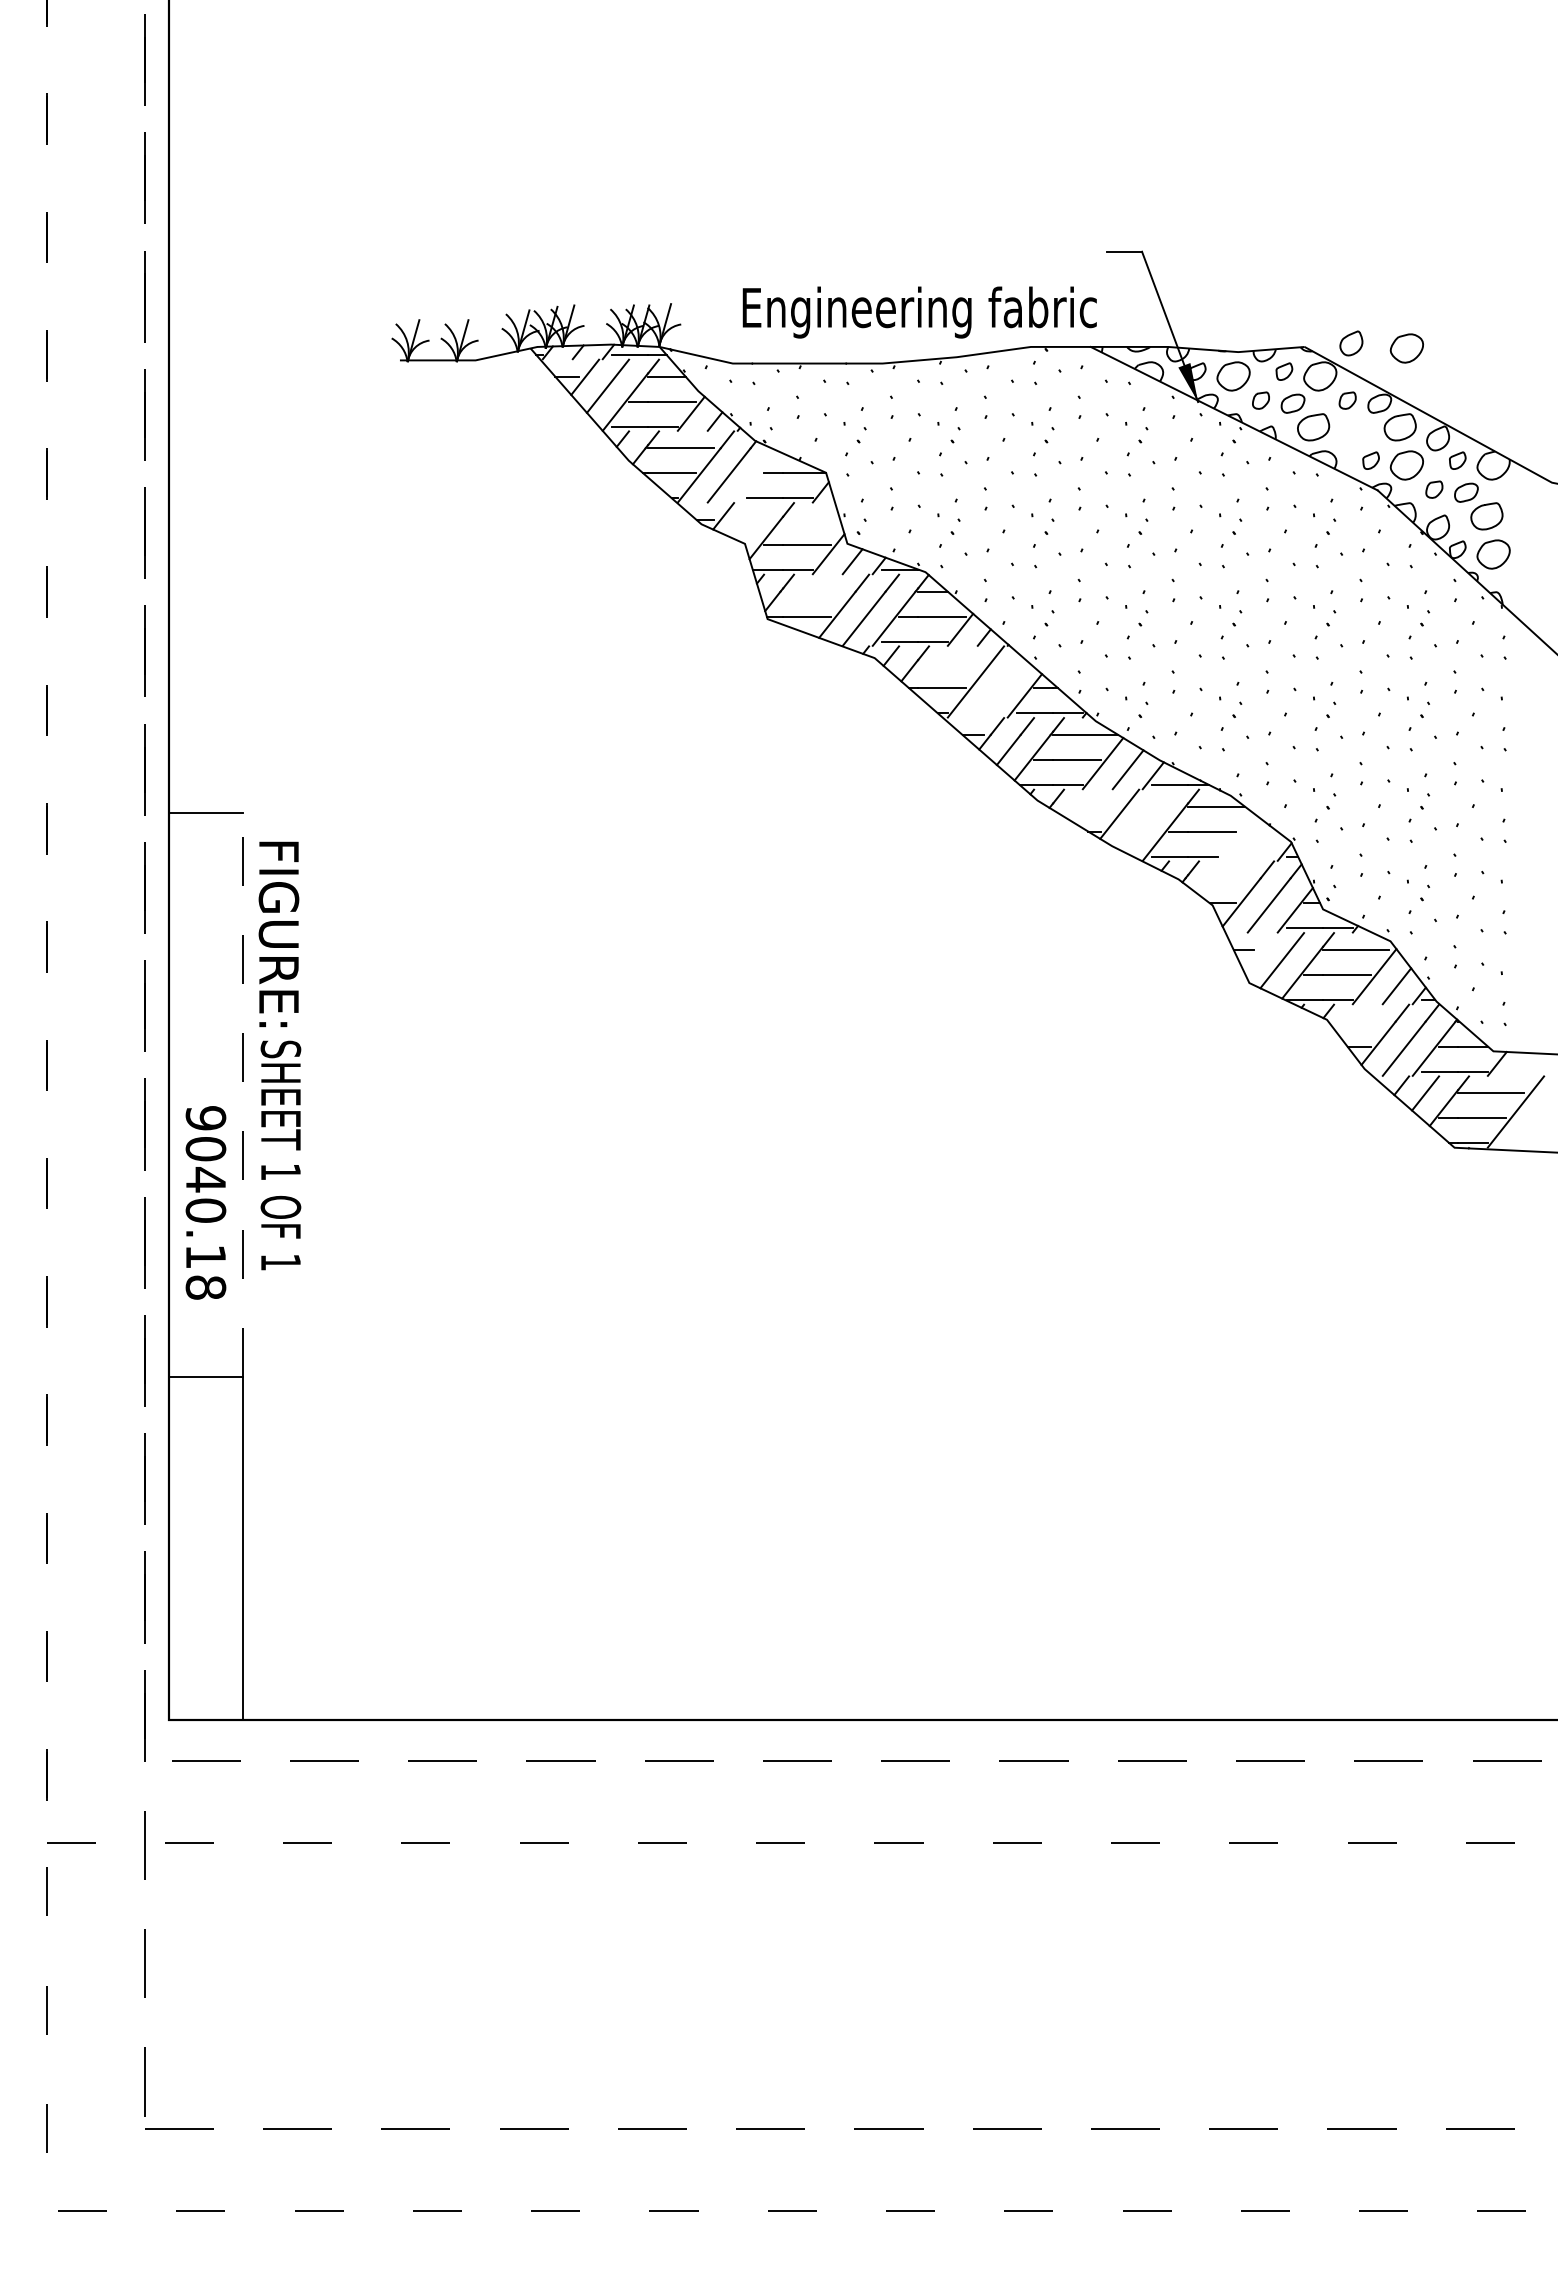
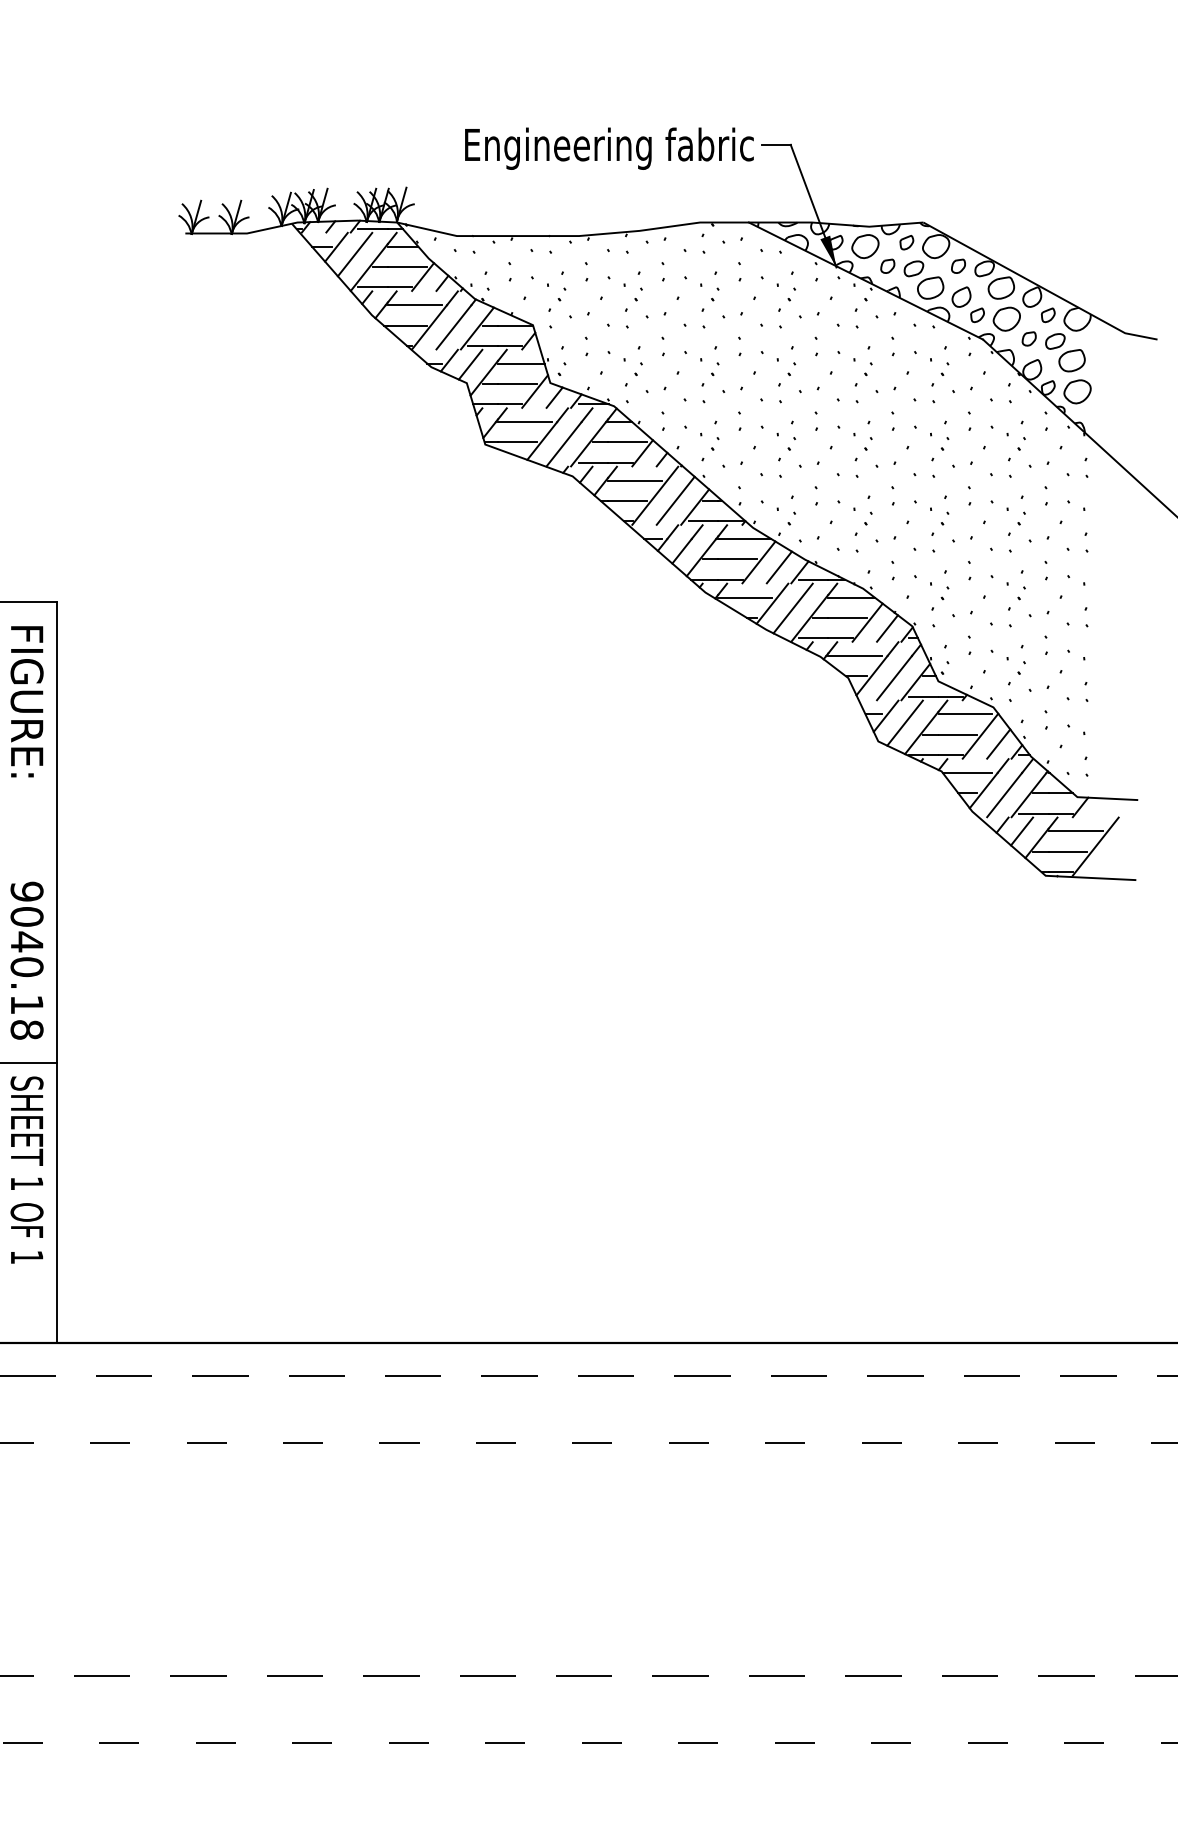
text: (919, 312) -> (609, 148), moved
part: (1351, 343) -> (961, 297), moved
part: (1406, 348) -> (1006, 223), removed
line: (757, 476) -> (477, 328), added
line: (811, 519) -> (521, 363), added
line: (749, 521) -> (470, 364), added
line: (816, 591) -> (525, 422), added
line: (951, 663) -> (635, 480), added
line: (1000, 687) -> (675, 500), added
line: (1086, 806) -> (745, 597), added
line: (1144, 819) -> (792, 608), added
line: (1235, 837) -> (866, 622), added
line: (1260, 844) -> (887, 628), added
line: (1221, 878) -> (855, 656), added
text: (278, 934) -> (26, 701), moved
line: (1258, 952) -> (885, 716), added
line: (1358, 1021) -> (967, 772), added
line: (242, 1094) -> (56, 832), dashed -> solid
text: (280, 1155) -> (26, 1170), moved
text: (205, 1202) -> (26, 960), moved

